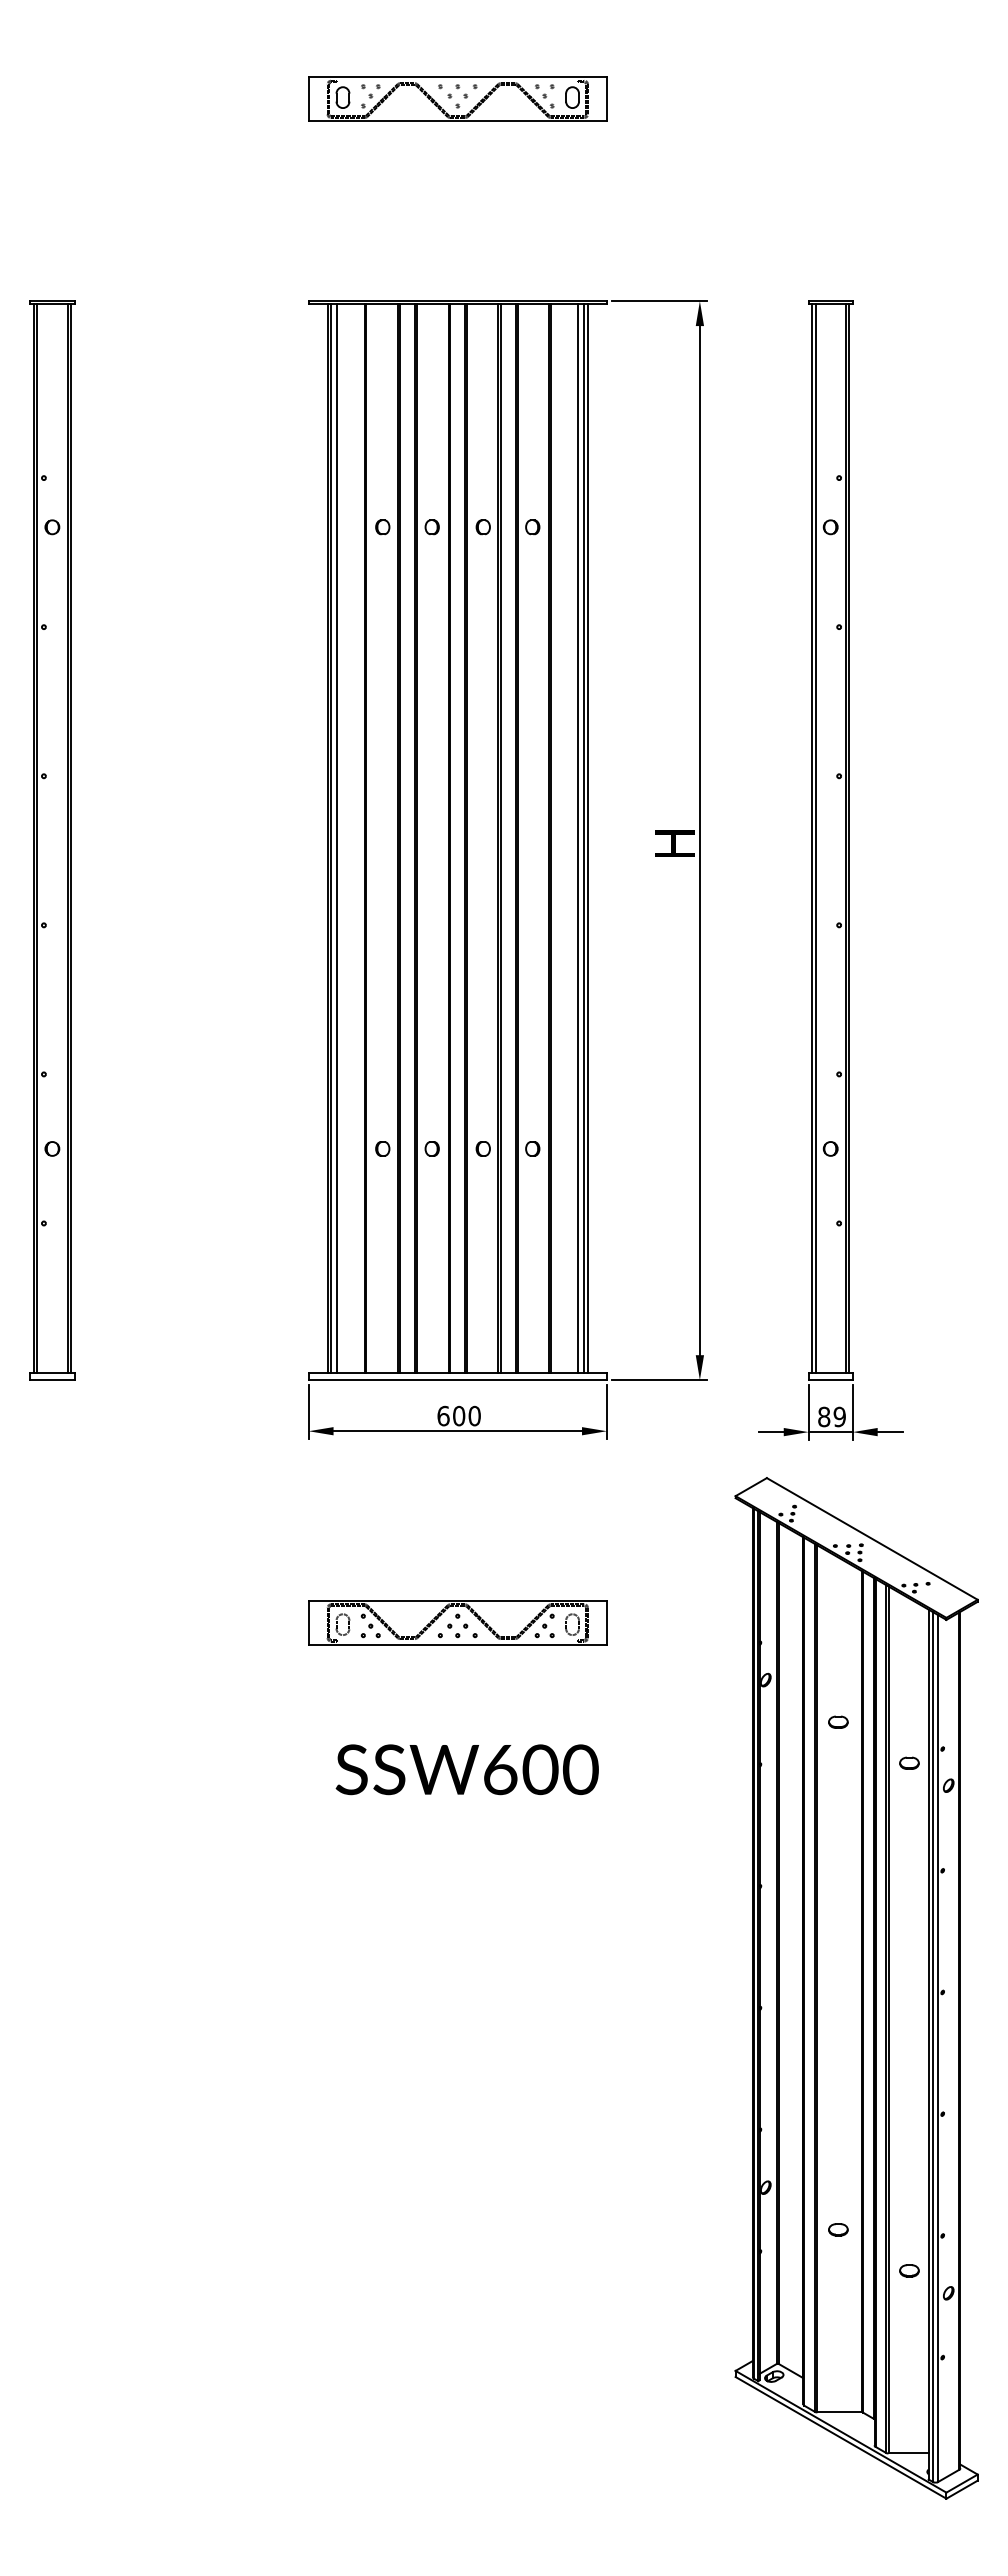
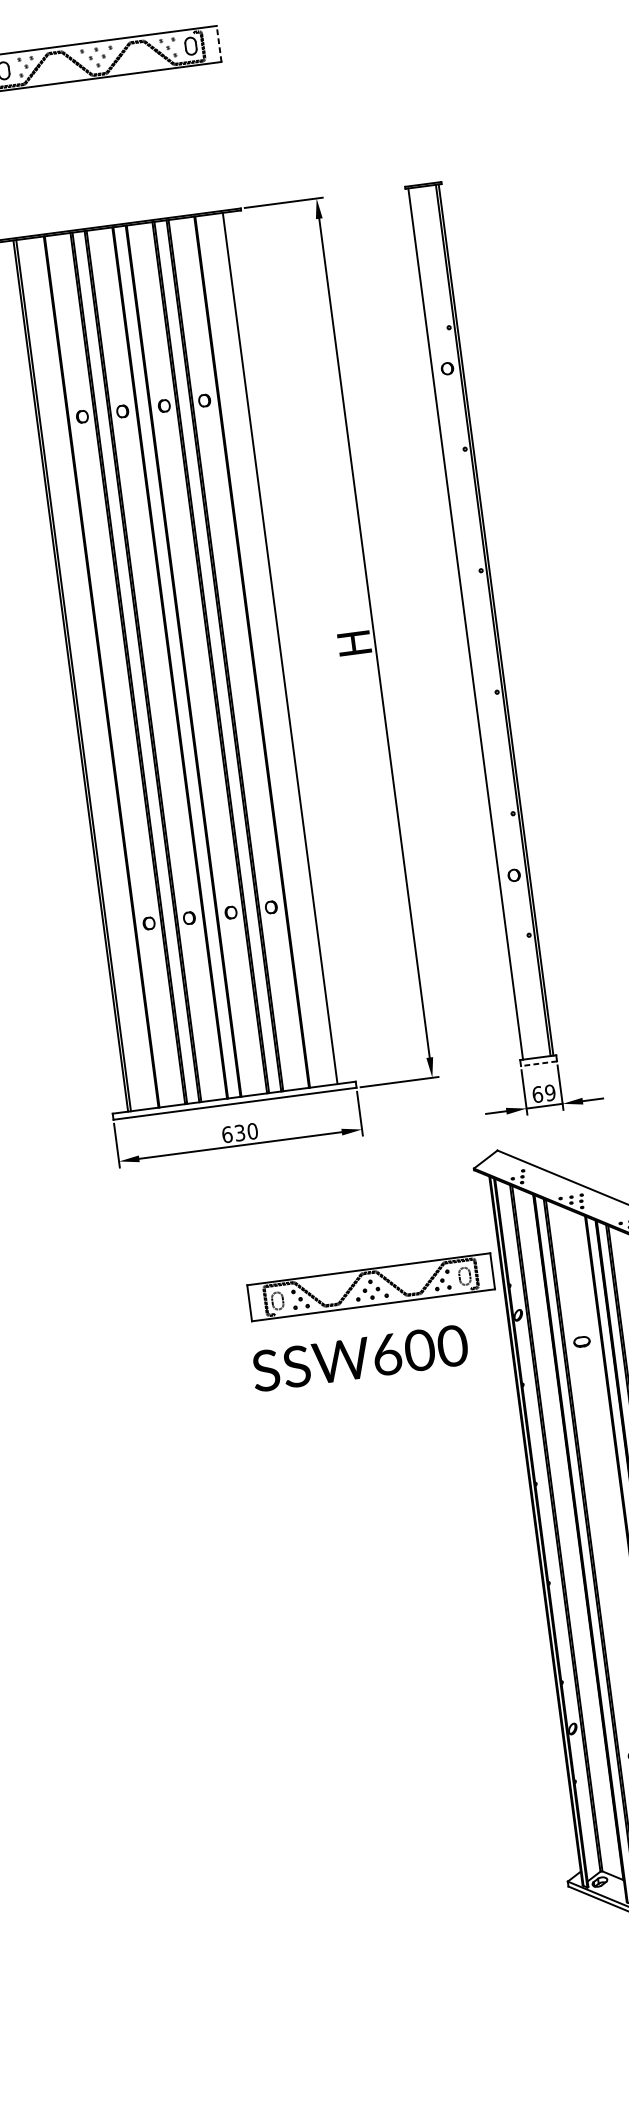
line: (606, 98) -> (218, 43), solid -> dashed
line: (337, 837) -> (78, 674), removed
line: (578, 837) -> (275, 648), removed
line: (587, 837) -> (282, 647), removed
line: (815, 837) -> (468, 623), removed
line: (830, 1380) -> (538, 1064), solid -> dashed
text: (459, 1415) -> (240, 1132), 600 -> 630
text: (824, 1416) -> (537, 1094), 89 -> 69
part: (457, 1622) -> (370, 1286), moved
text: (466, 1769) -> (359, 1358), moved

